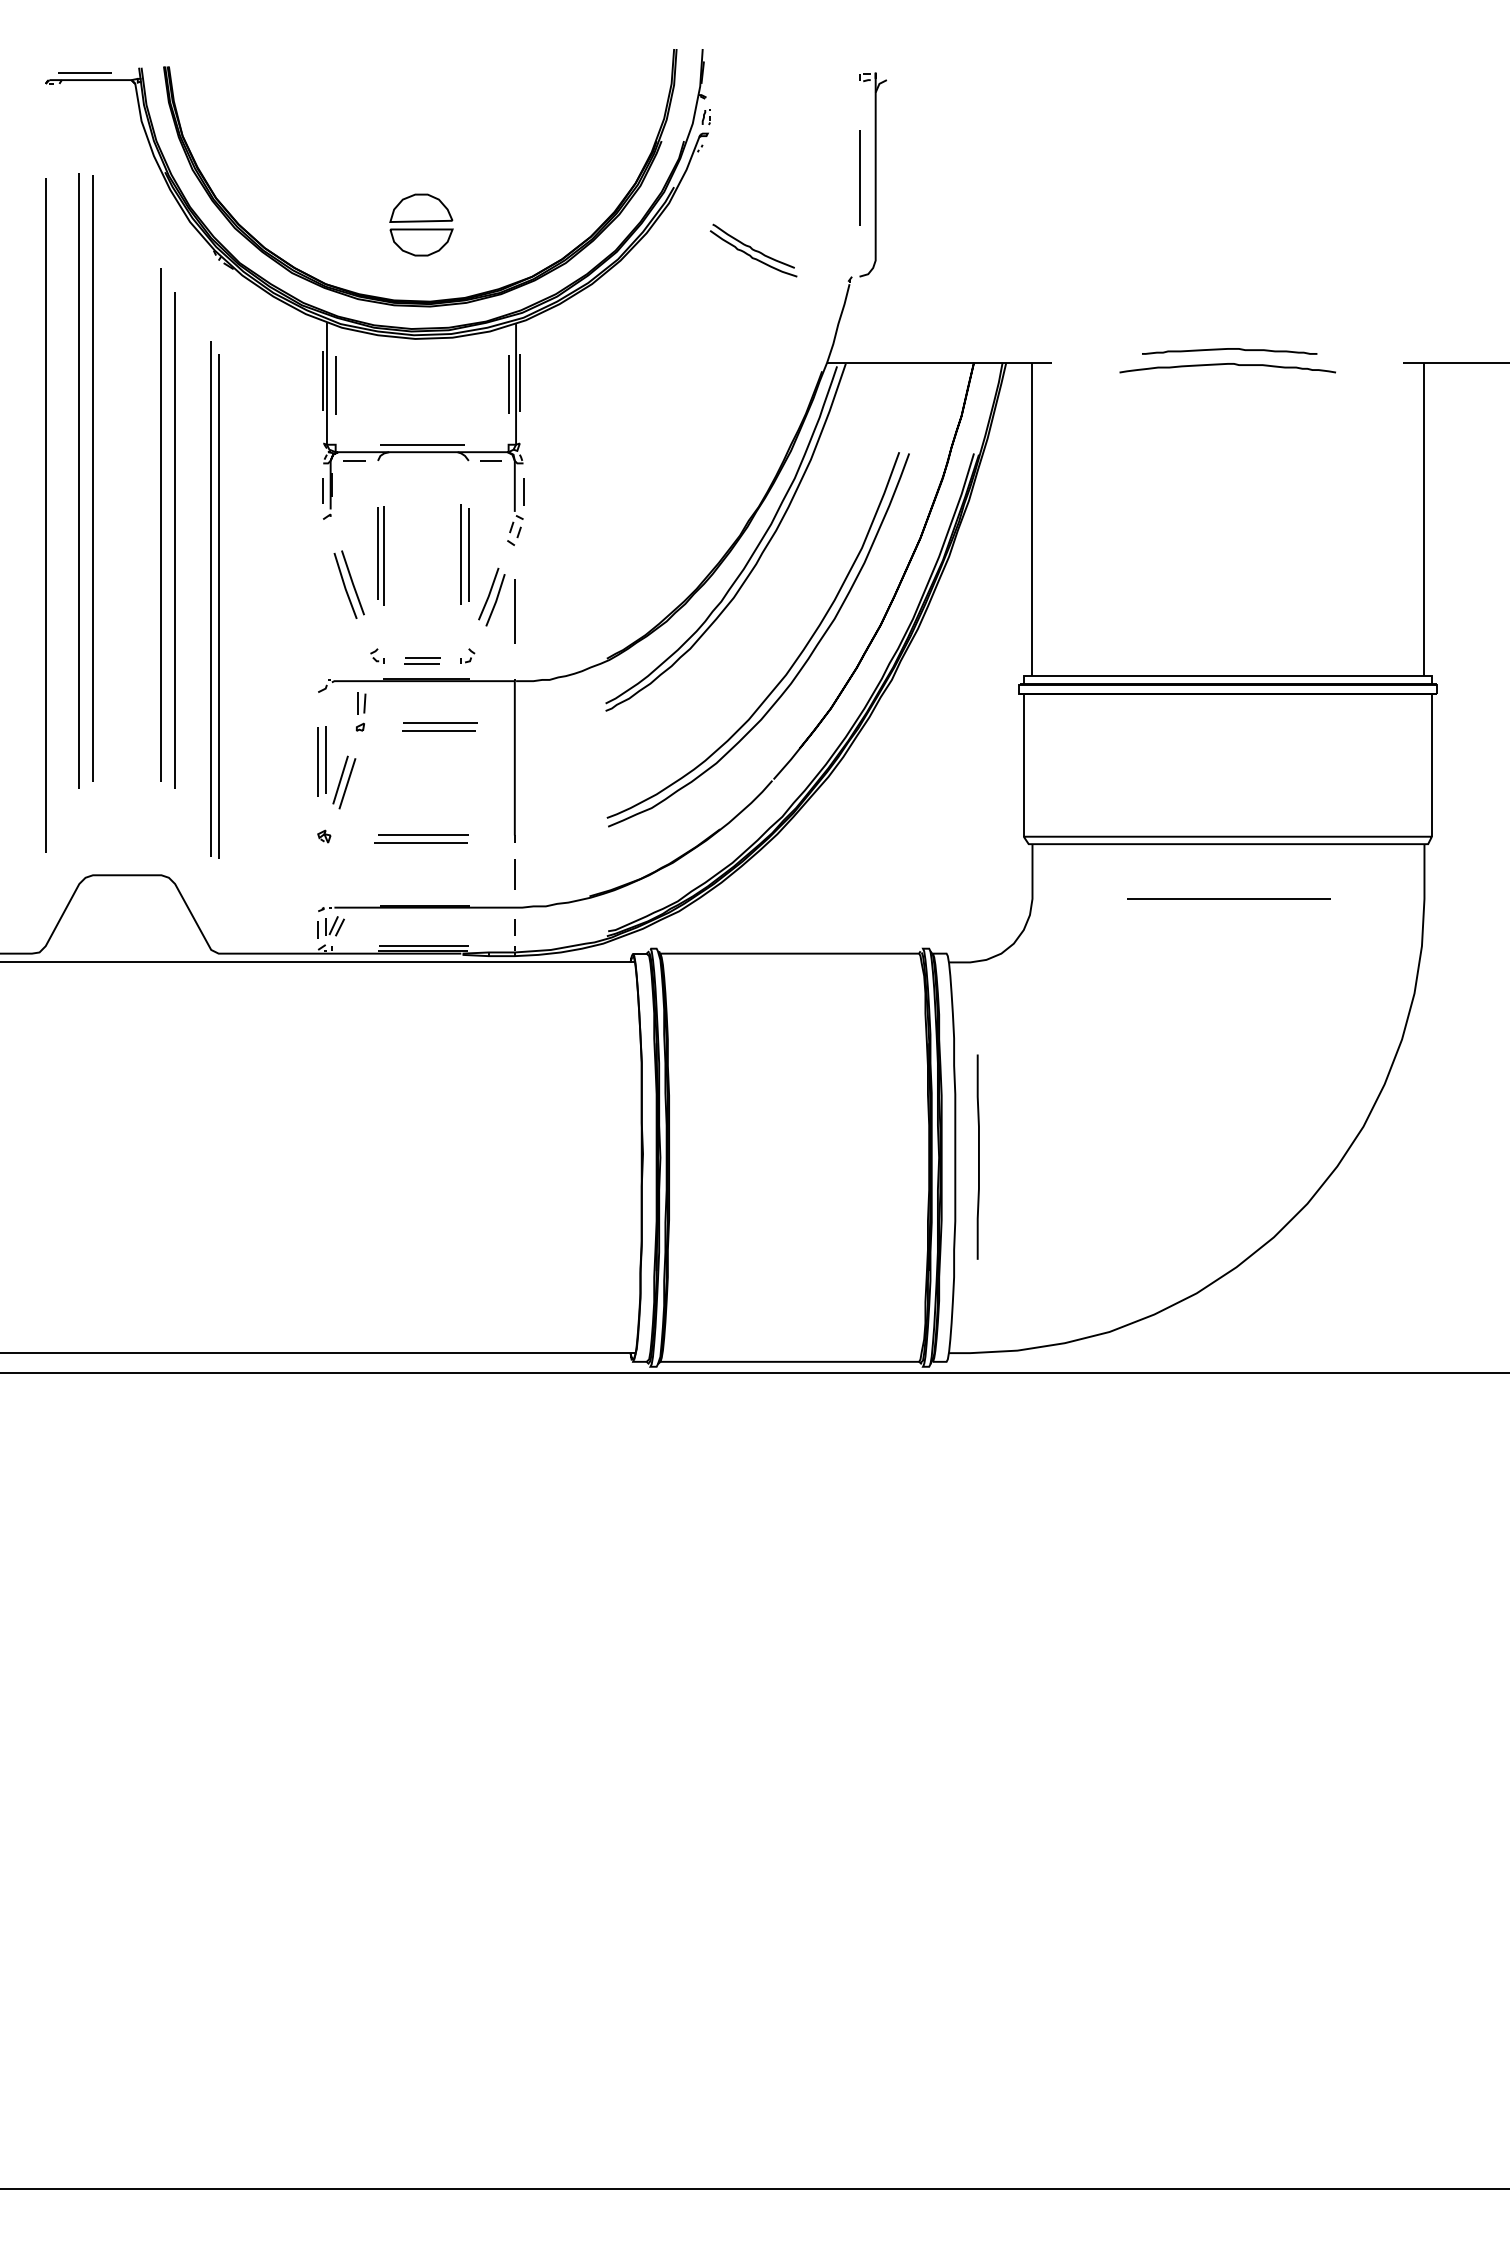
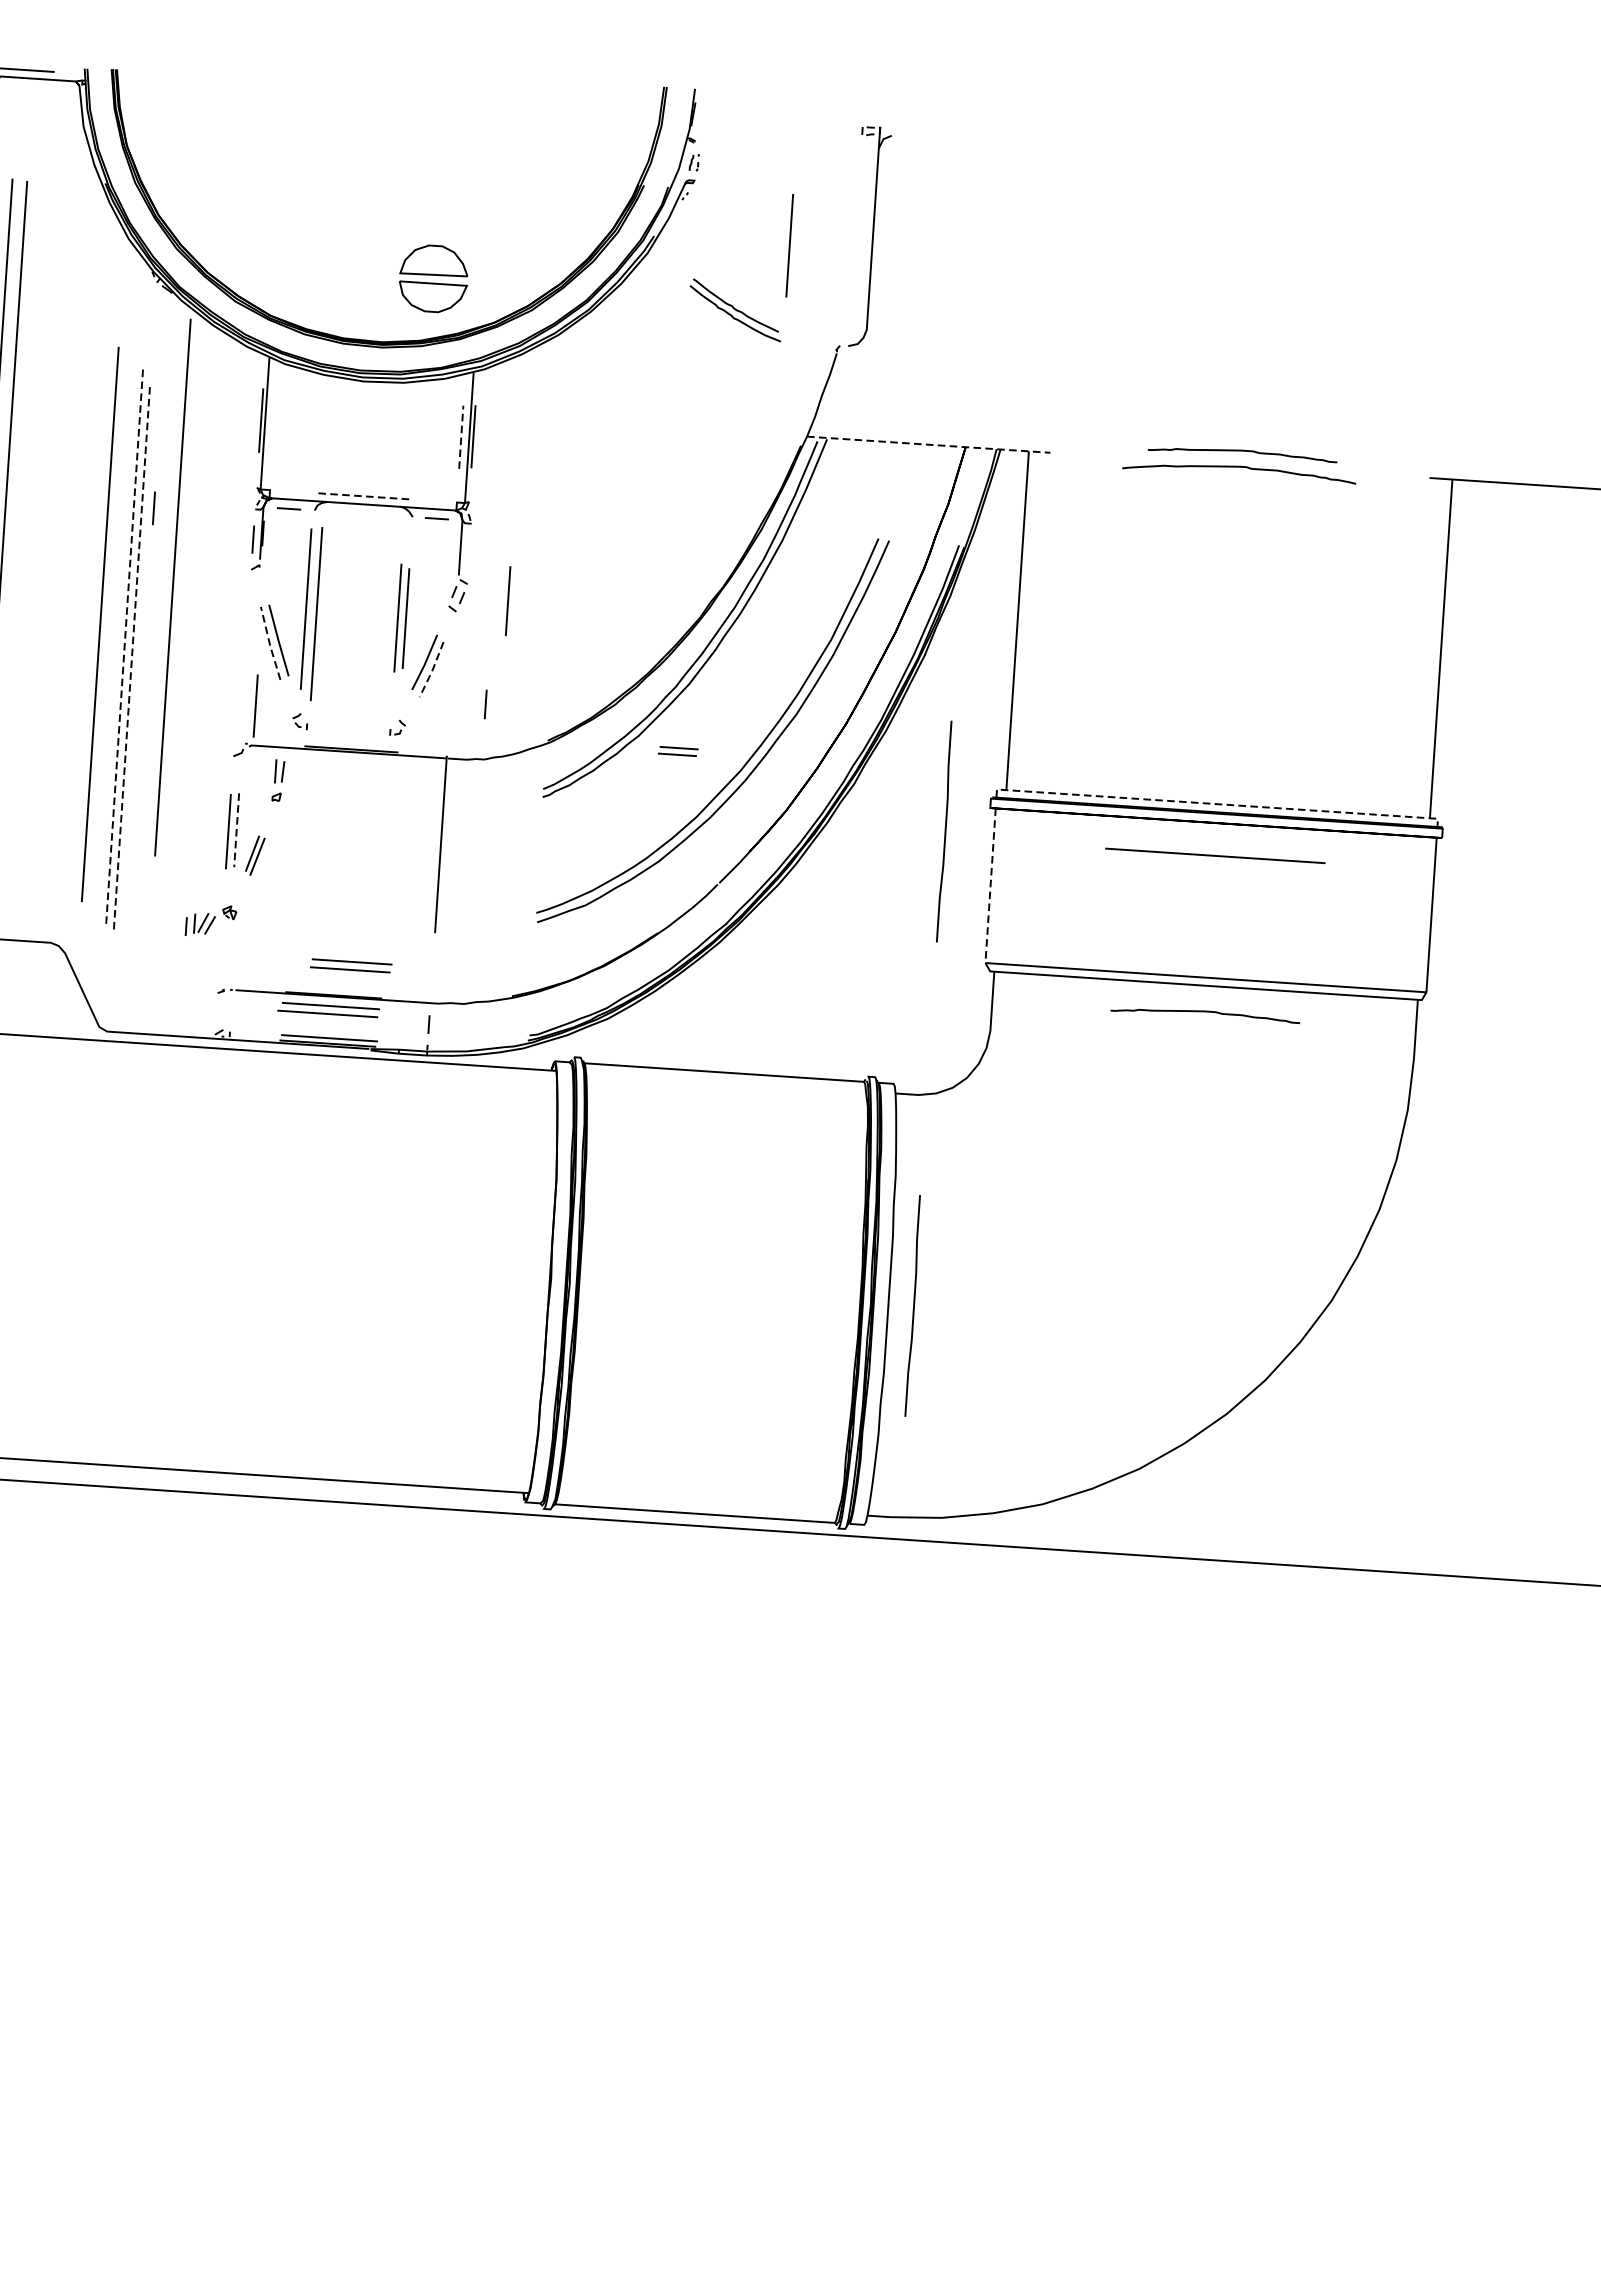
line: (859, 177) -> (789, 245), moved
part: (421, 224) -> (433, 278), moved
line: (939, 362) -> (928, 444), solid -> dashed
line: (508, 383) -> (461, 436), solid -> dashed
line: (335, 385) -> (255, 705), moved
line: (423, 444) -> (364, 496), solid -> dashed
line: (523, 491) -> (485, 703), moved
line: (160, 524) -> (99, 623), moved
line: (174, 540) -> (172, 587), moved
part: (380, 555) -> (310, 612), size x1.6
line: (344, 586) -> (269, 643), solid -> dashed
line: (211, 599) -> (124, 648), solid -> dashed
line: (496, 601) -> (432, 671), solid -> dashed
line: (218, 606) -> (131, 656), solid -> dashed
line: (514, 611) -> (507, 601), moved
part: (422, 660) -> (677, 751), moved
line: (1228, 676) -> (1218, 804), solid -> dashed
line: (978, 717) -> (945, 830), added
part: (439, 726) -> (351, 965), moved
line: (325, 760) -> (236, 830), solid -> dashed
line: (1023, 765) -> (990, 886), solid -> dashed
part: (344, 782) -> (255, 855), size x0.7
part: (421, 838) -> (328, 1009), moved
curve: (1229, 868) -> (1205, 1012), added
line: (514, 874) -> (153, 508), moved
line: (1228, 898) -> (1214, 855), moved
part: (330, 927) -> (199, 924), moved

